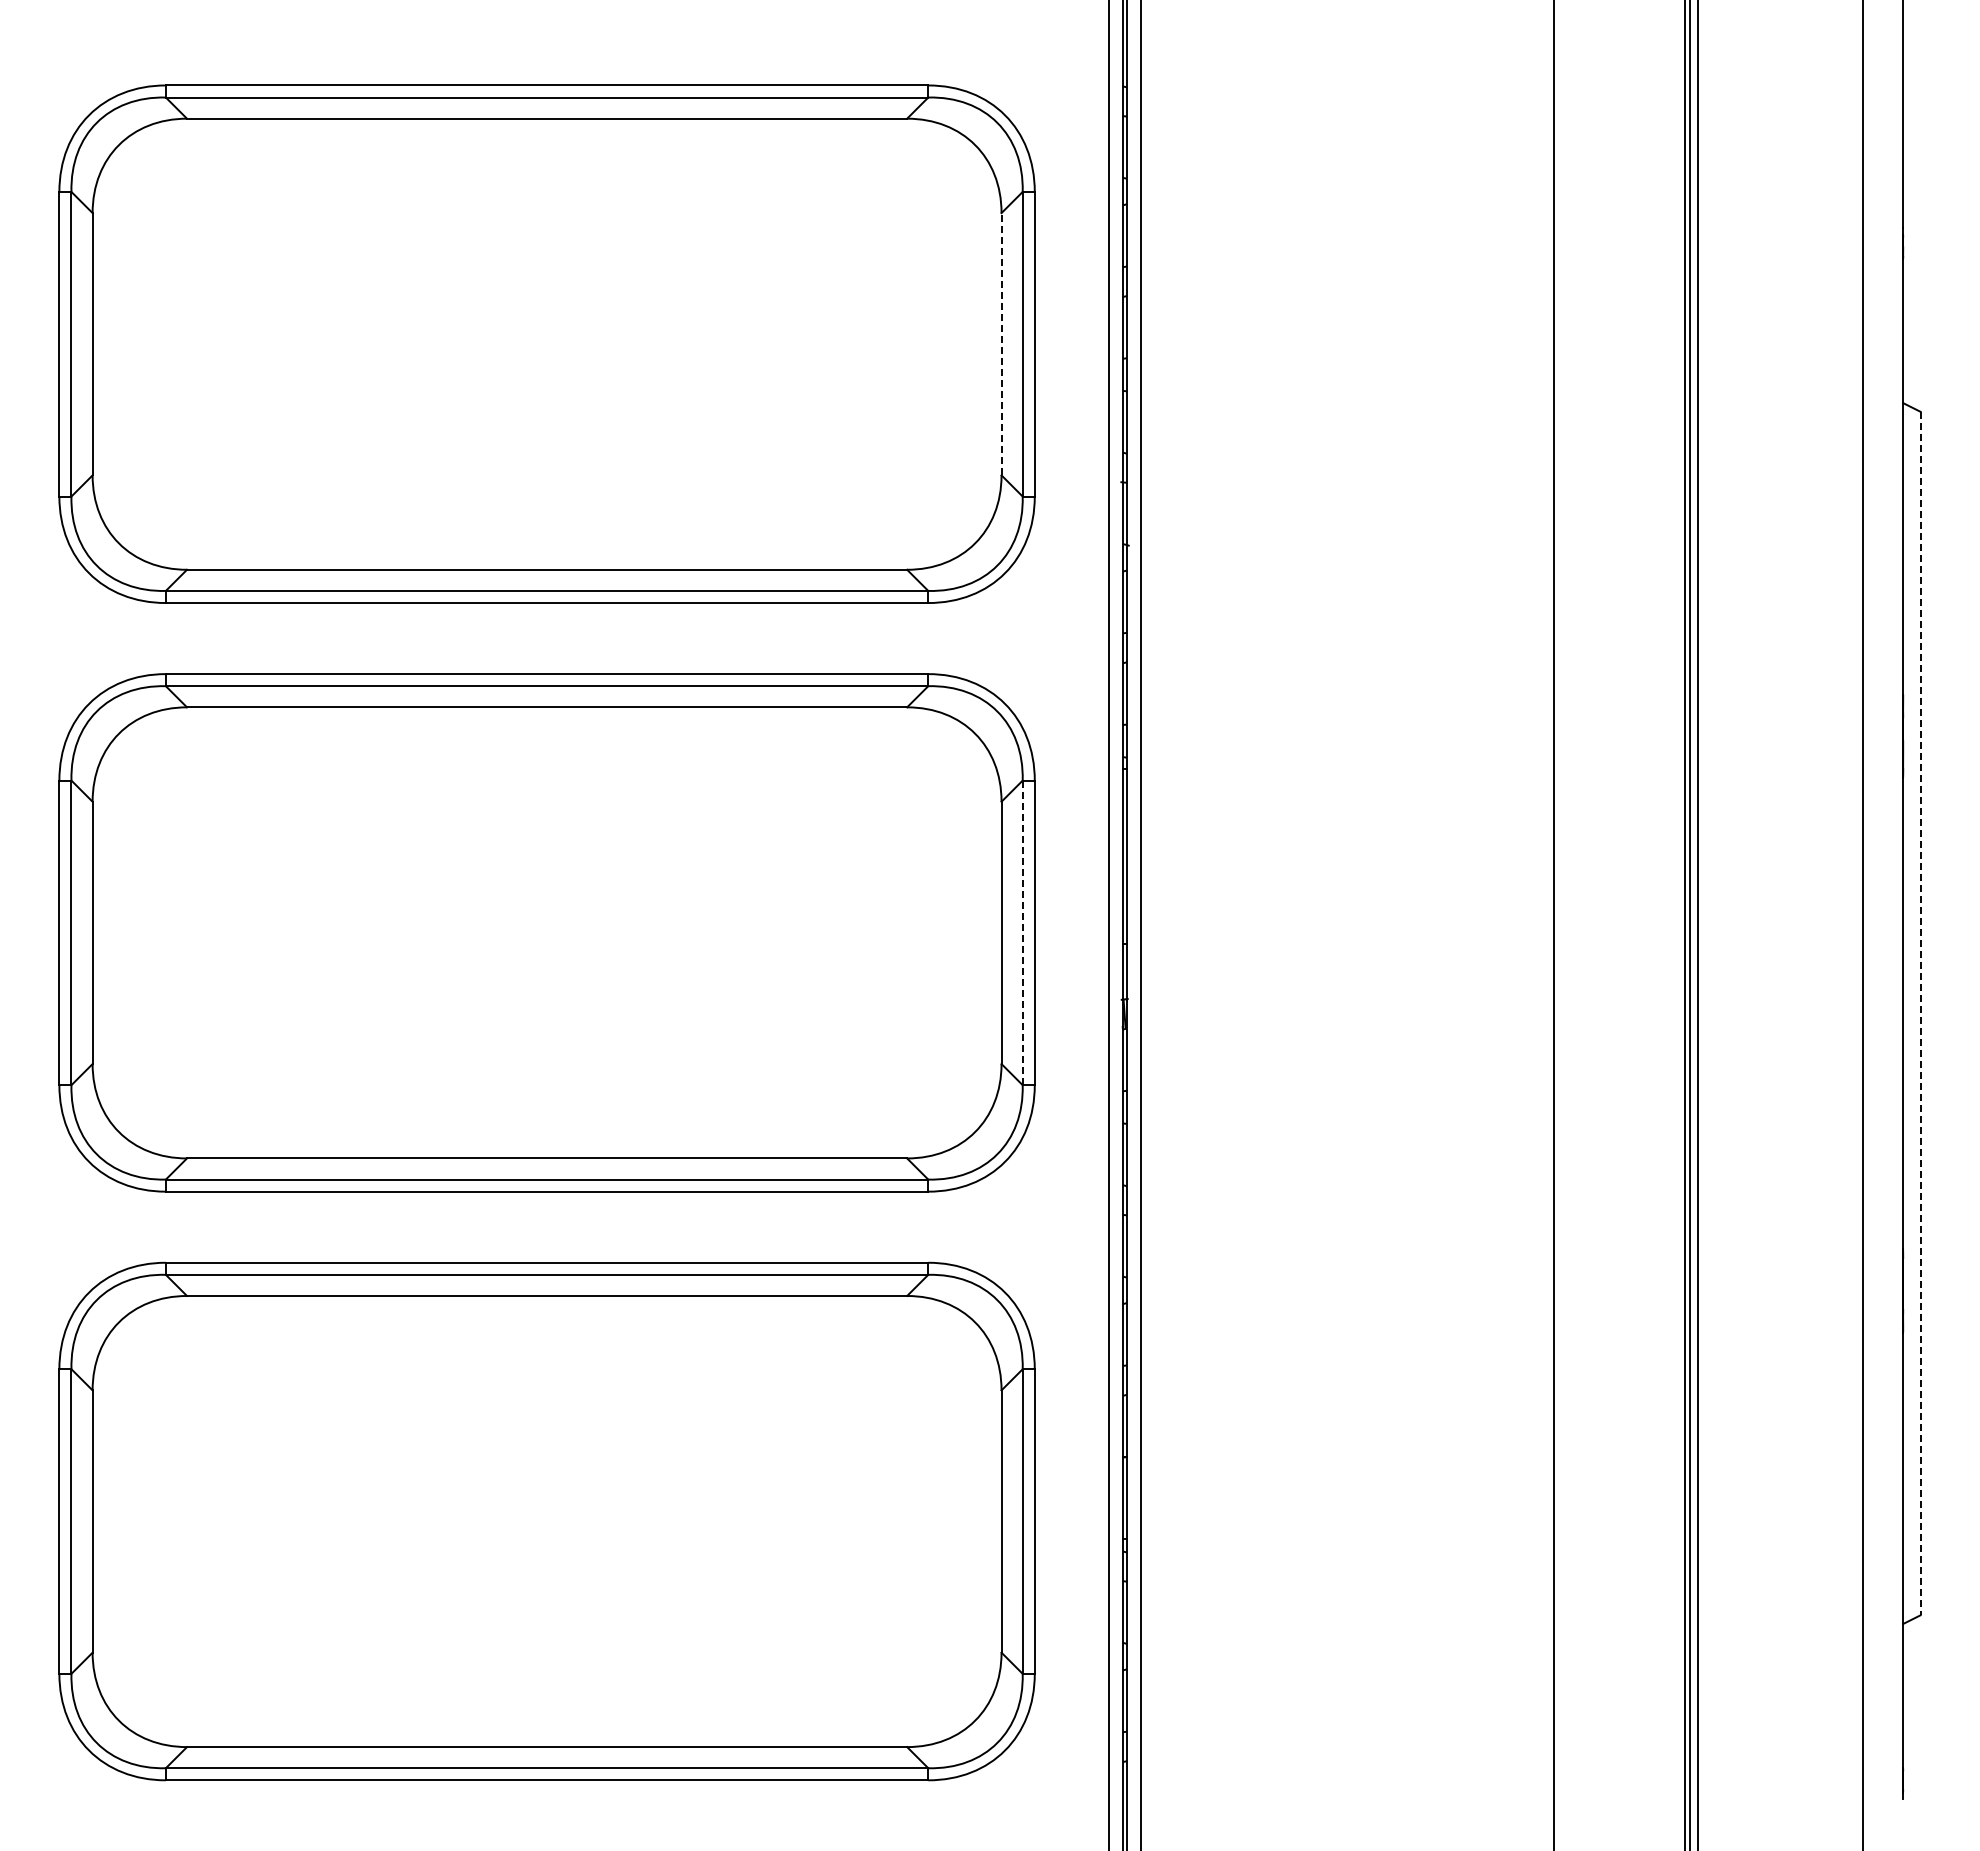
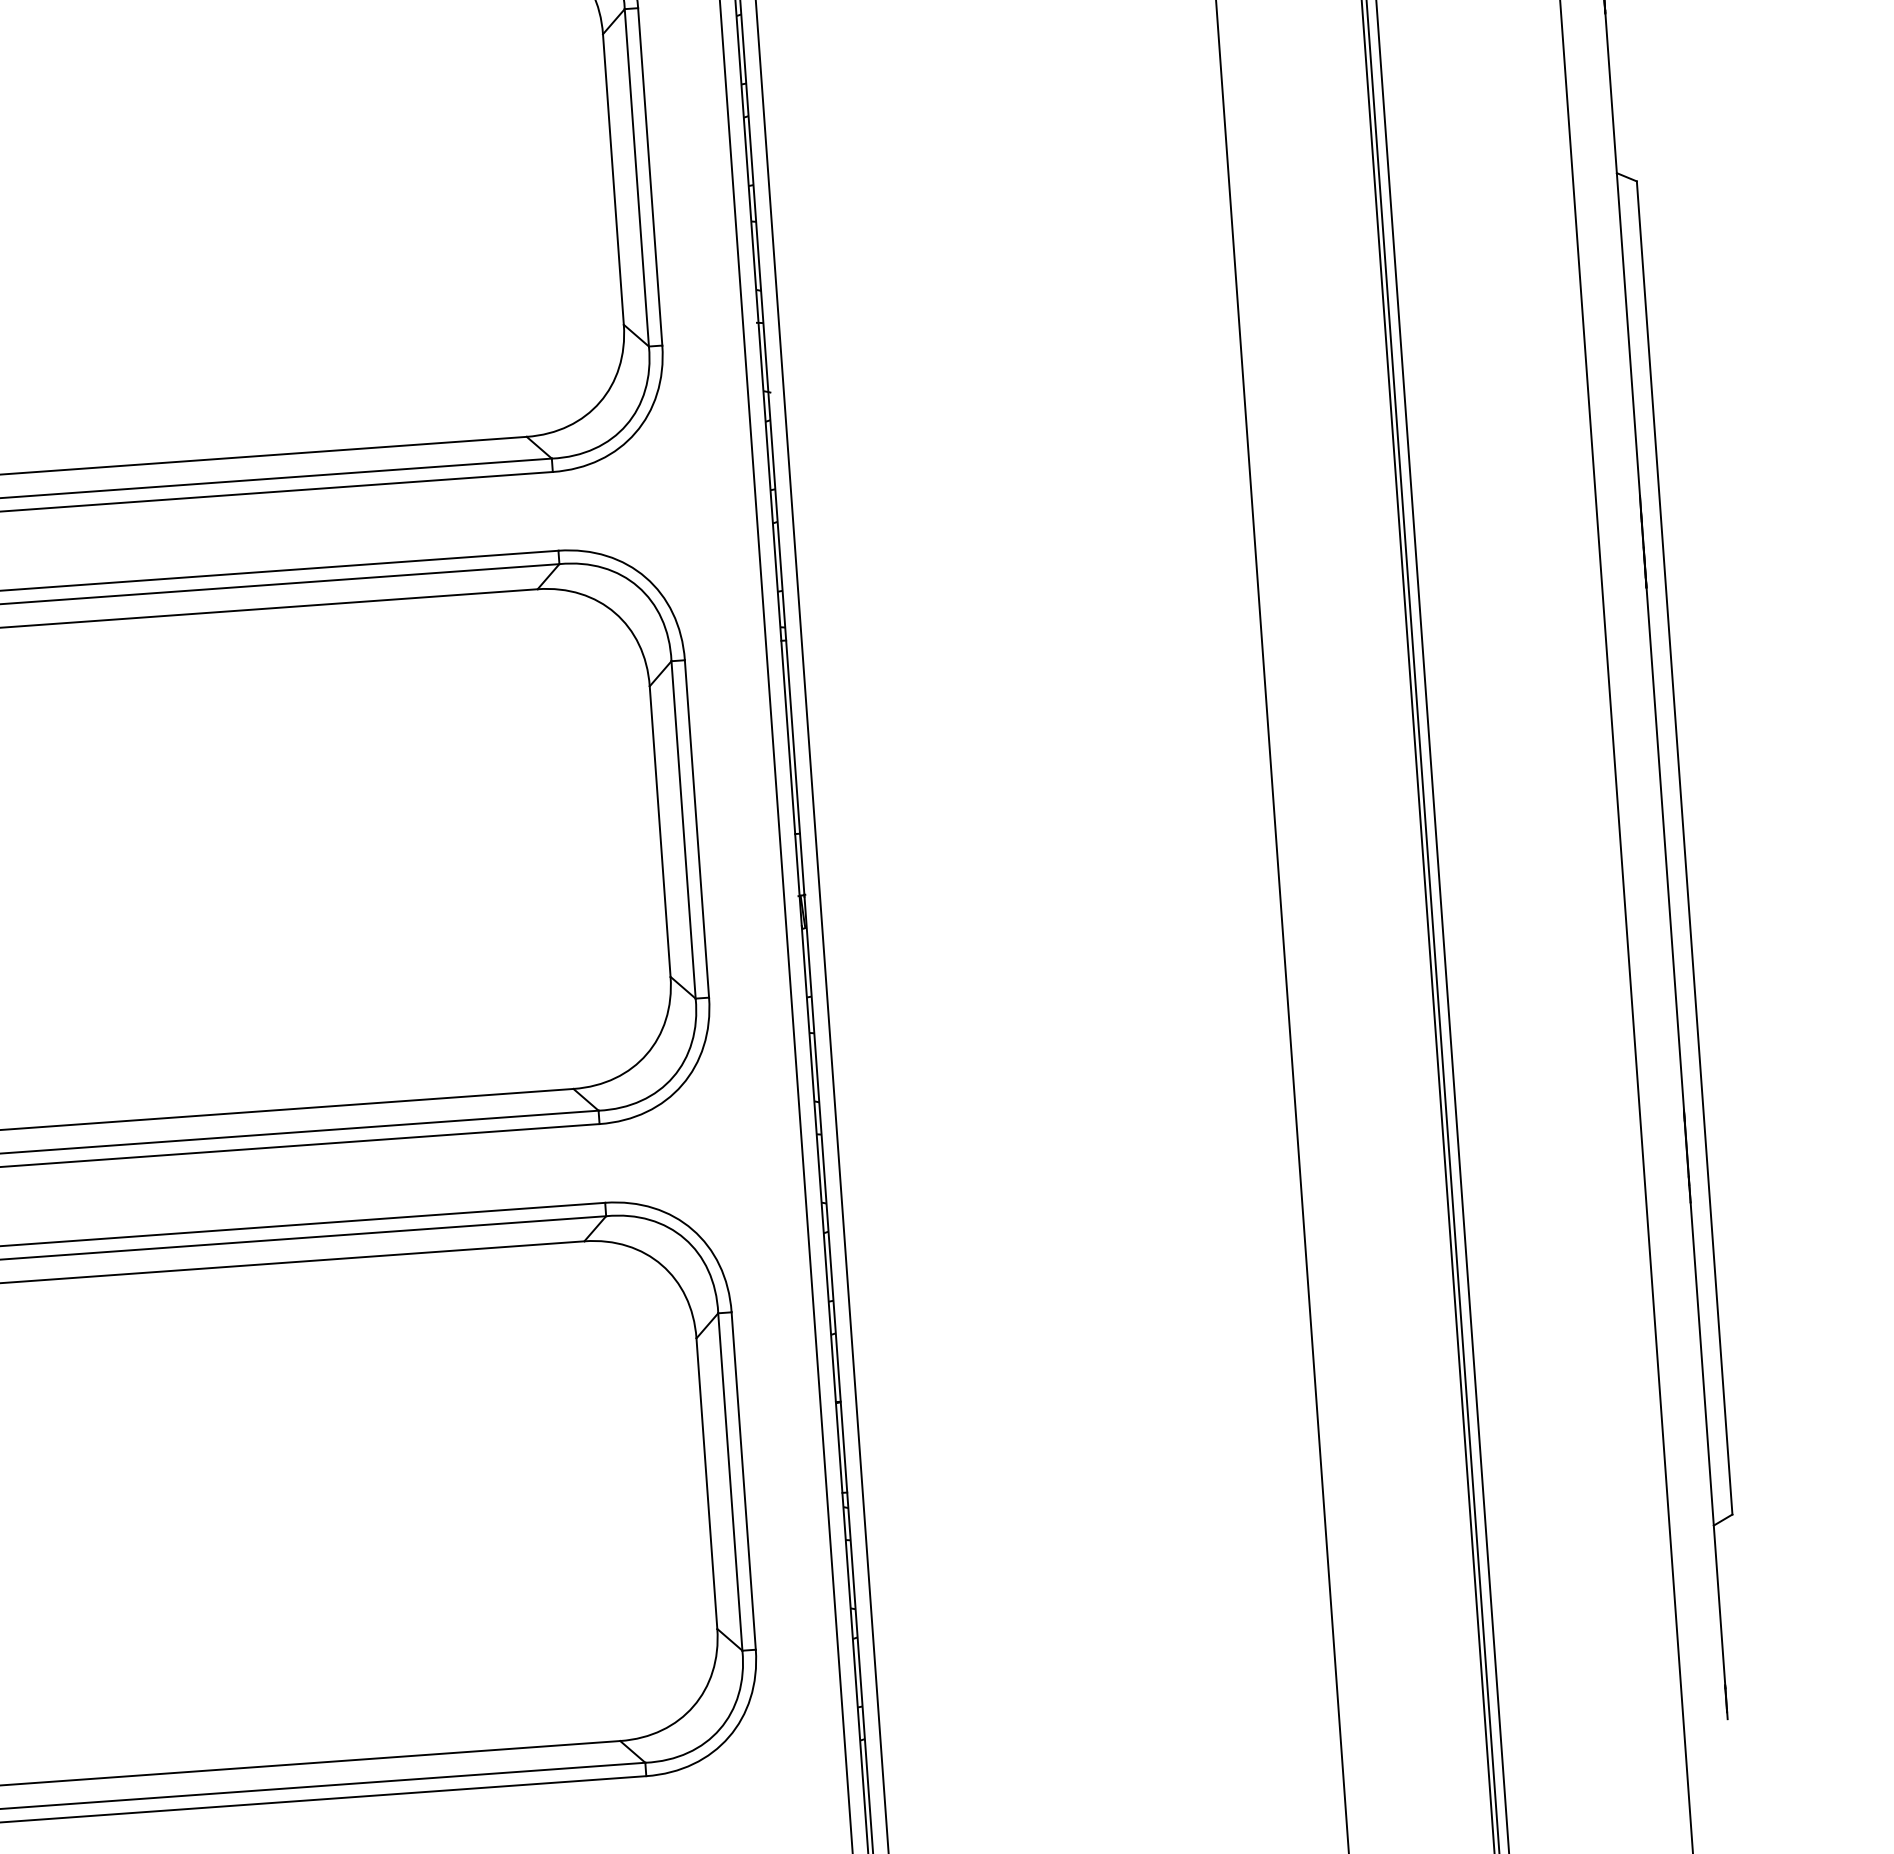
line: (1001, 343) -> (613, 178), dashed -> solid
line: (1022, 932) -> (683, 829), dashed -> solid
line: (1920, 1013) -> (1684, 847), dashed -> solid

